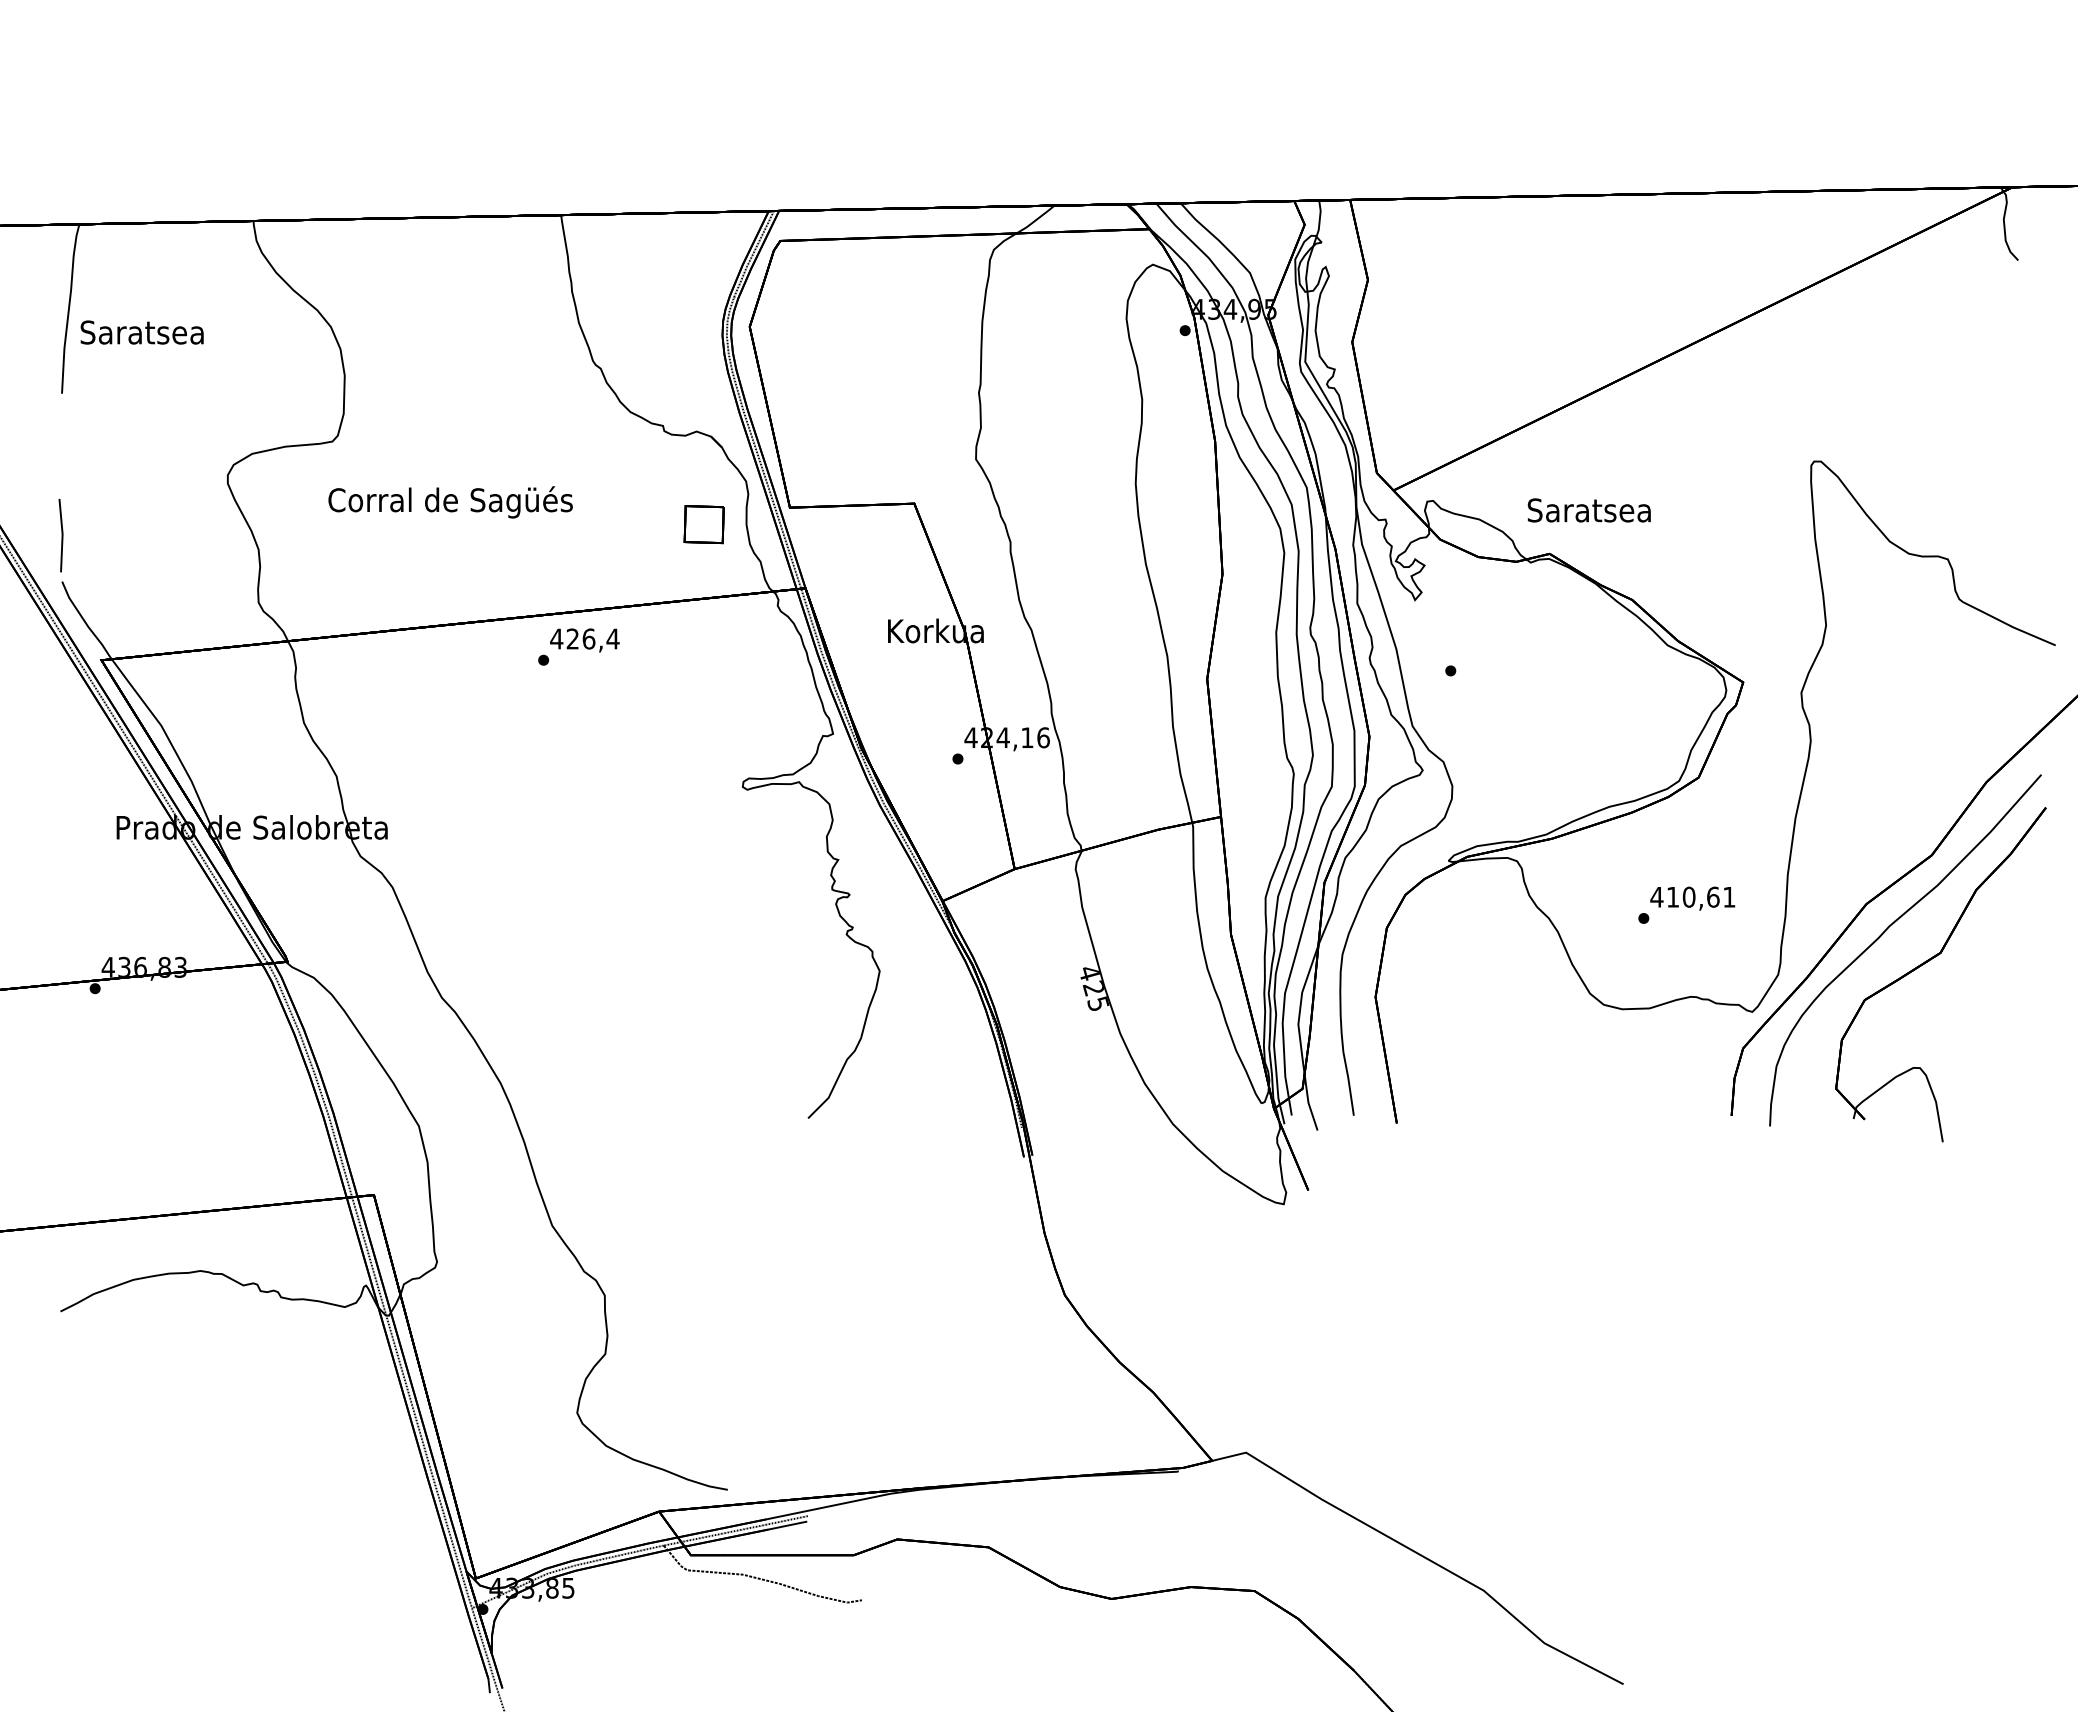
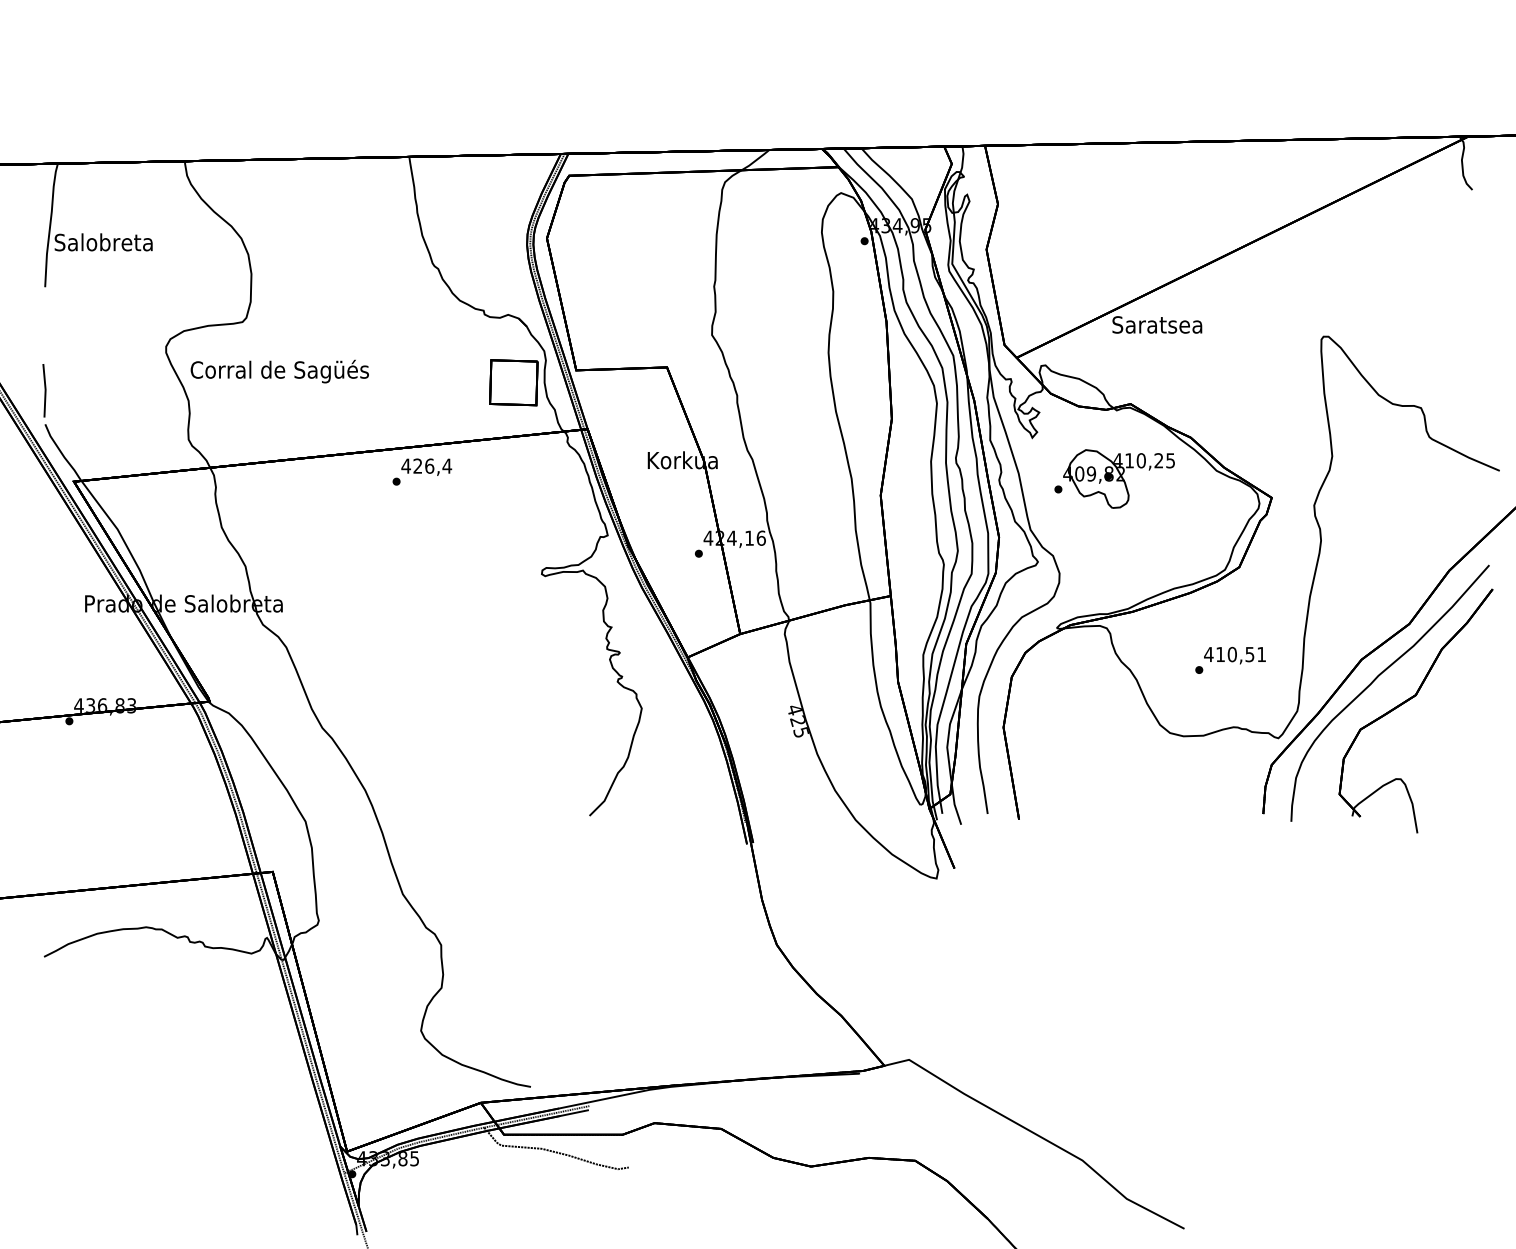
text: (142, 331) -> (103, 241), Saratsea -> Salobreta
text: (450, 502) -> (279, 371), moved
text: (1588, 510) -> (1156, 324), moved
part: (703, 524) -> (513, 382), size x1.67
part: (1533, 656) -> (1118, 478), added
text: (1713, 896) -> (1250, 654), 410,61 -> 410,51

